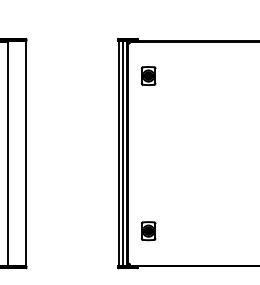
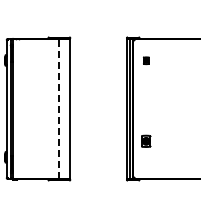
part: (149, 75) -> (146, 60), size x0.6
line: (7, 152) -> (58, 108), solid -> dashed
part: (149, 229) -> (146, 140), moved

